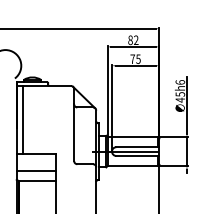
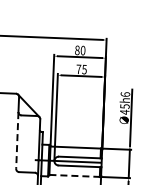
text: (136, 40) -> (83, 50), 82 -> 80
line: (74, 133) -> (17, 141), solid -> dashed
line: (133, 165) -> (75, 175), solid -> dashed

